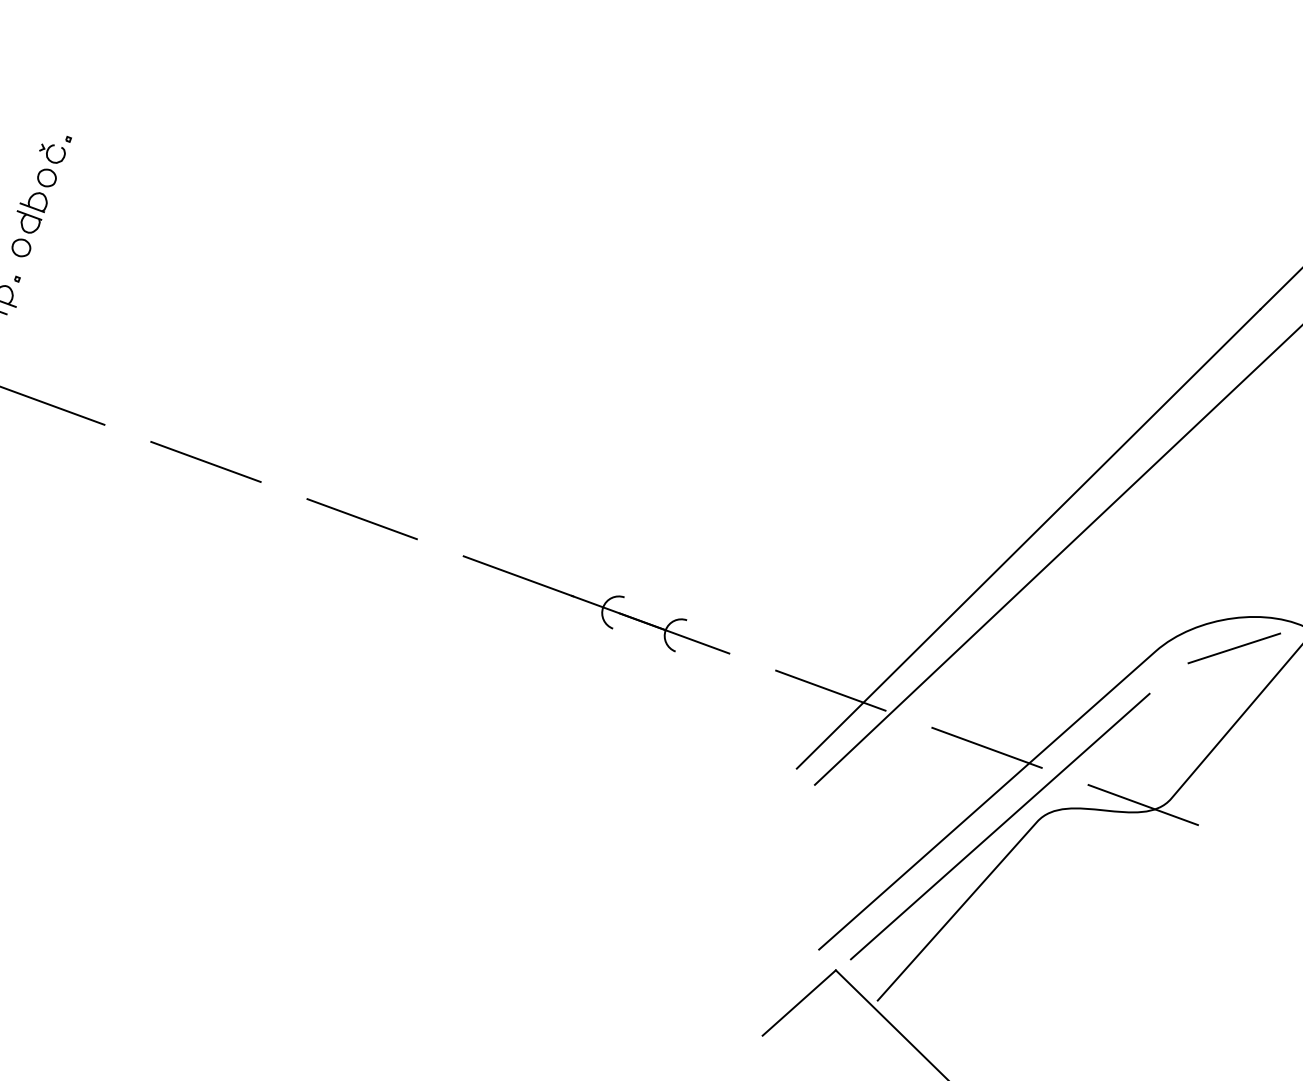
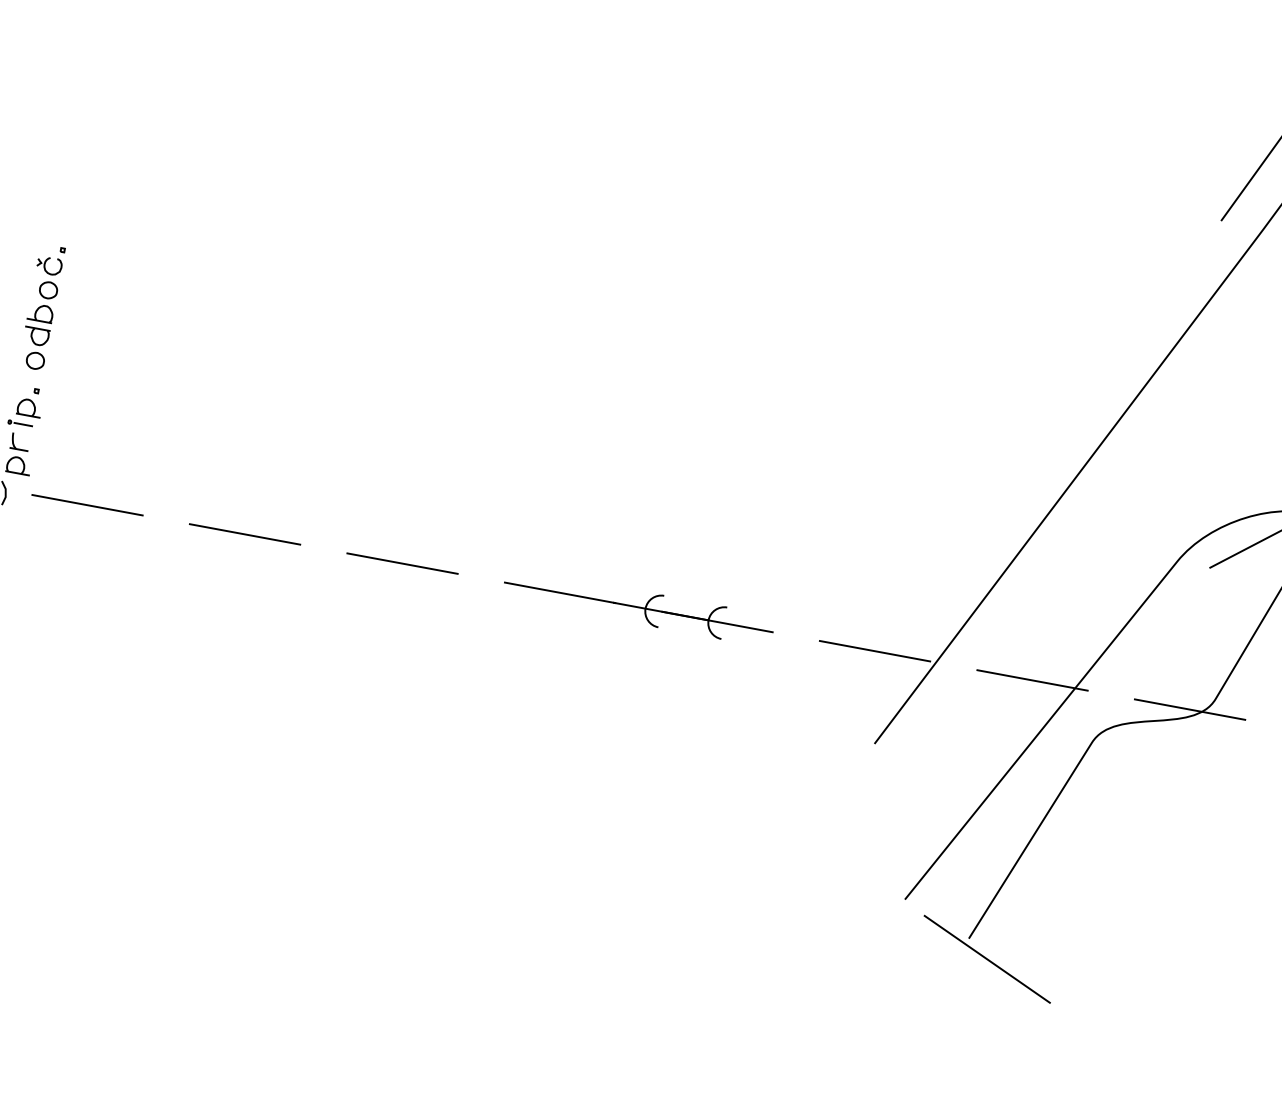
line: (1028, 539) -> (1038, 475), removed
line: (999, 827) -> (1057, 753), removed
line: (798, 1002) -> (894, 952), removed

